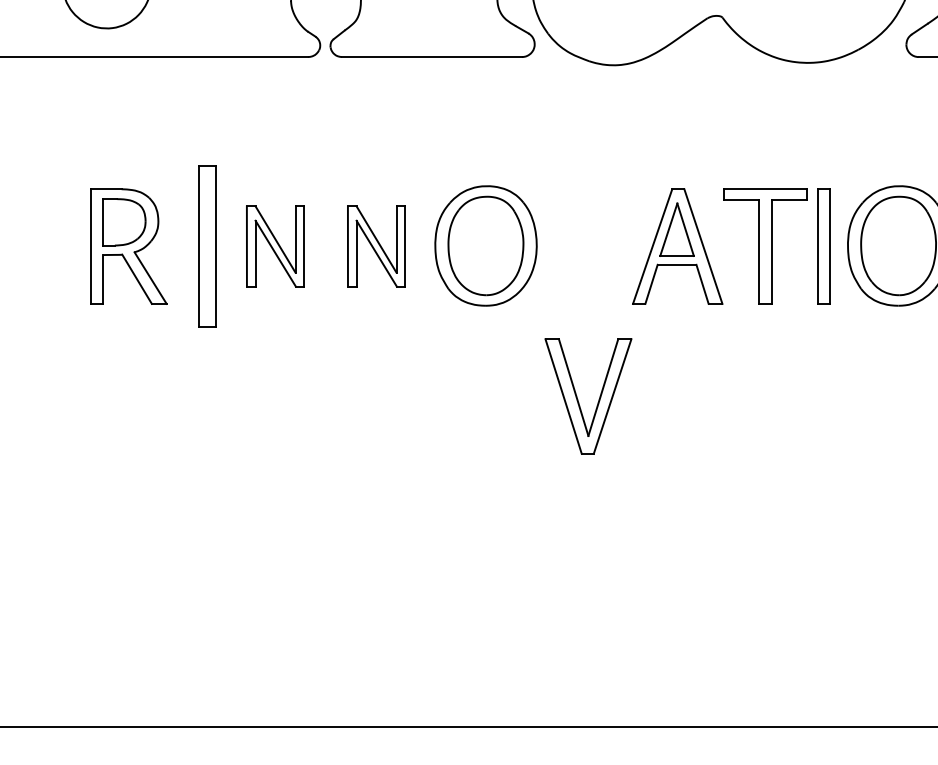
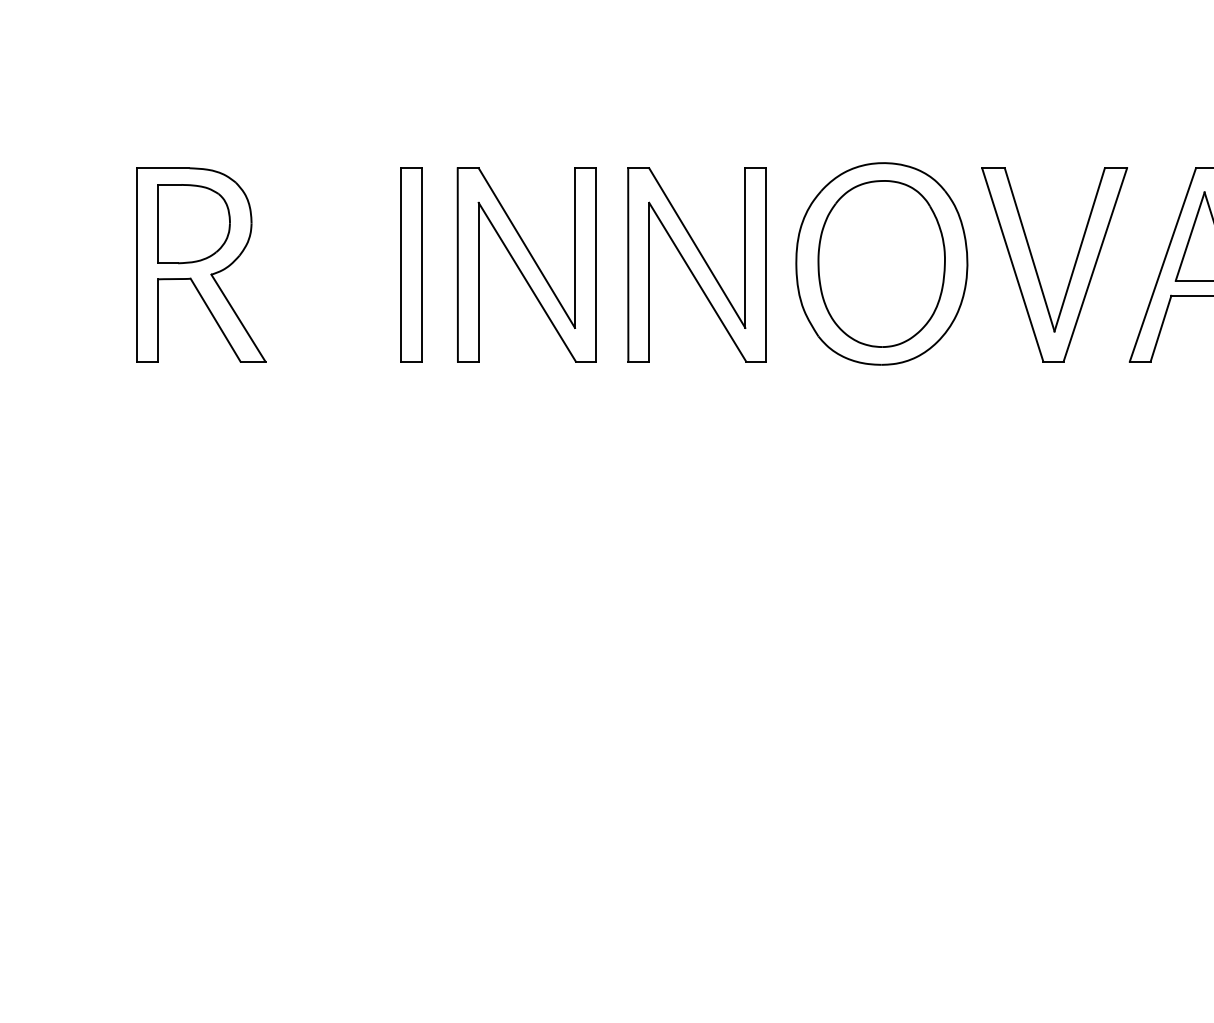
part: (128, 246) -> (201, 264), moved
part: (206, 246) -> (410, 264), size x0.71
part: (275, 246) -> (526, 264), size x1.43
part: (376, 246) -> (697, 264), size x1.43
part: (578, 399) -> (1037, 269), moved

